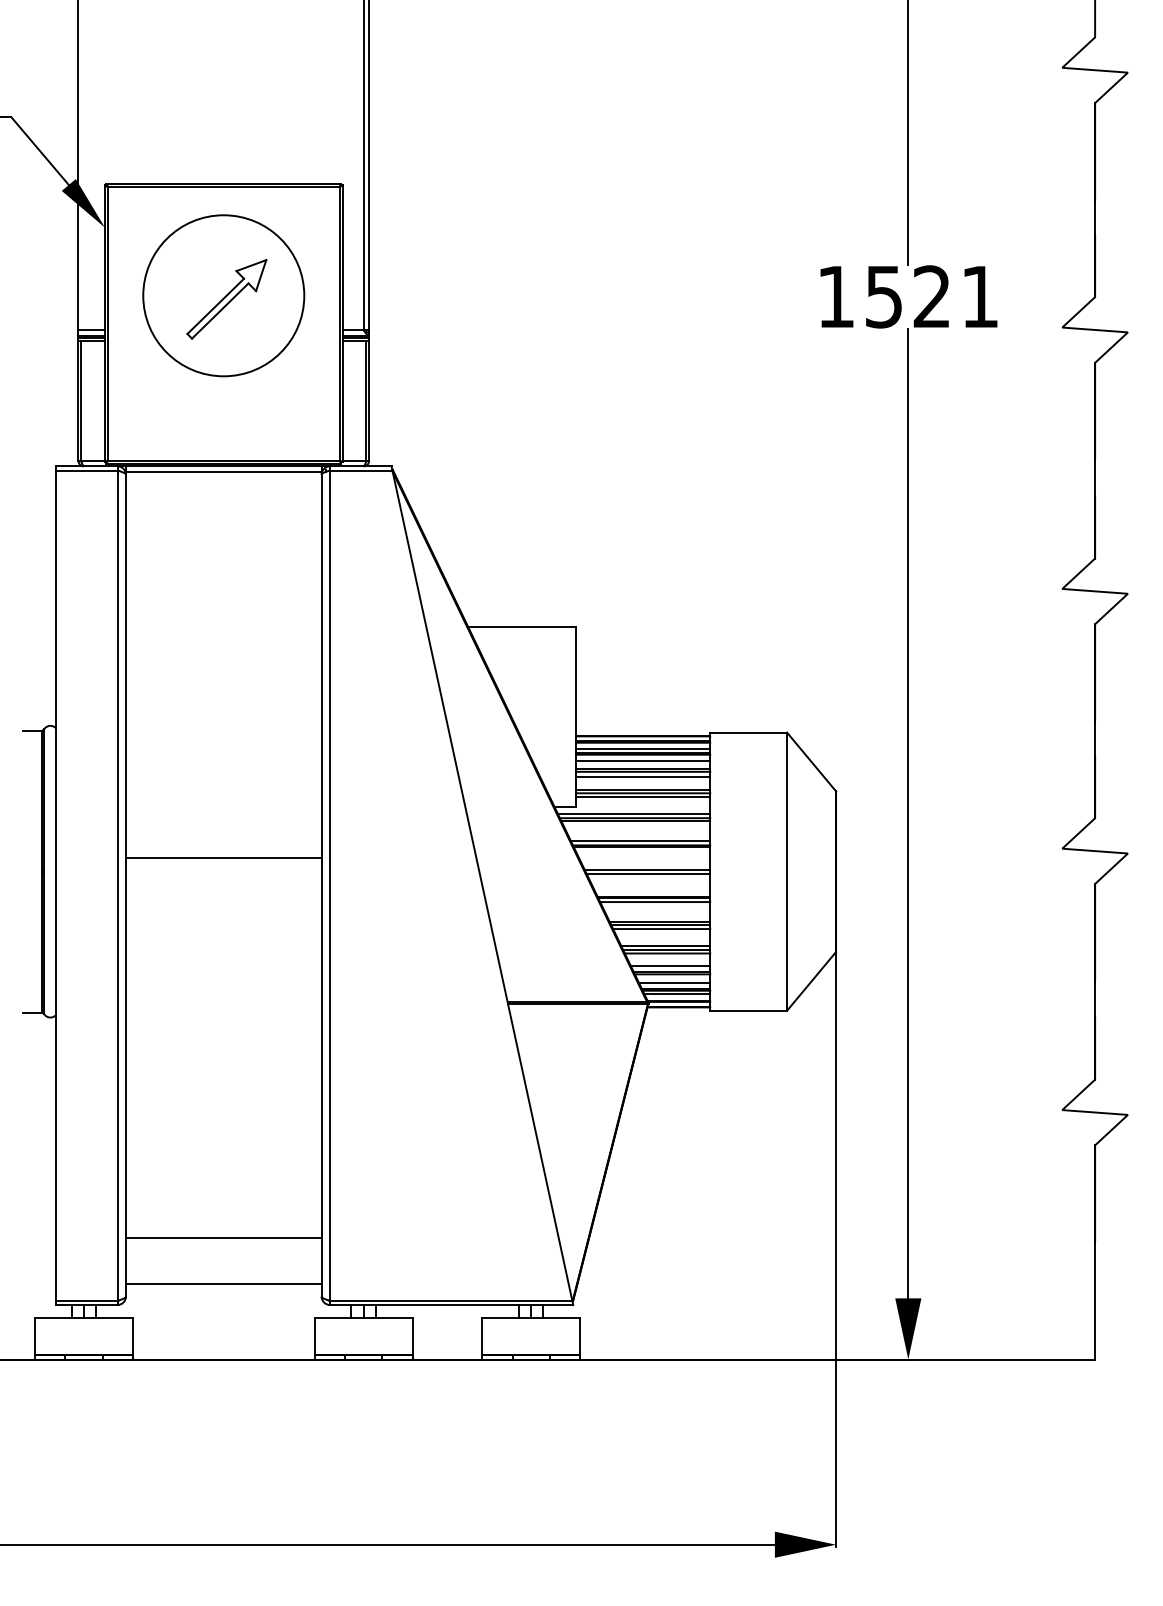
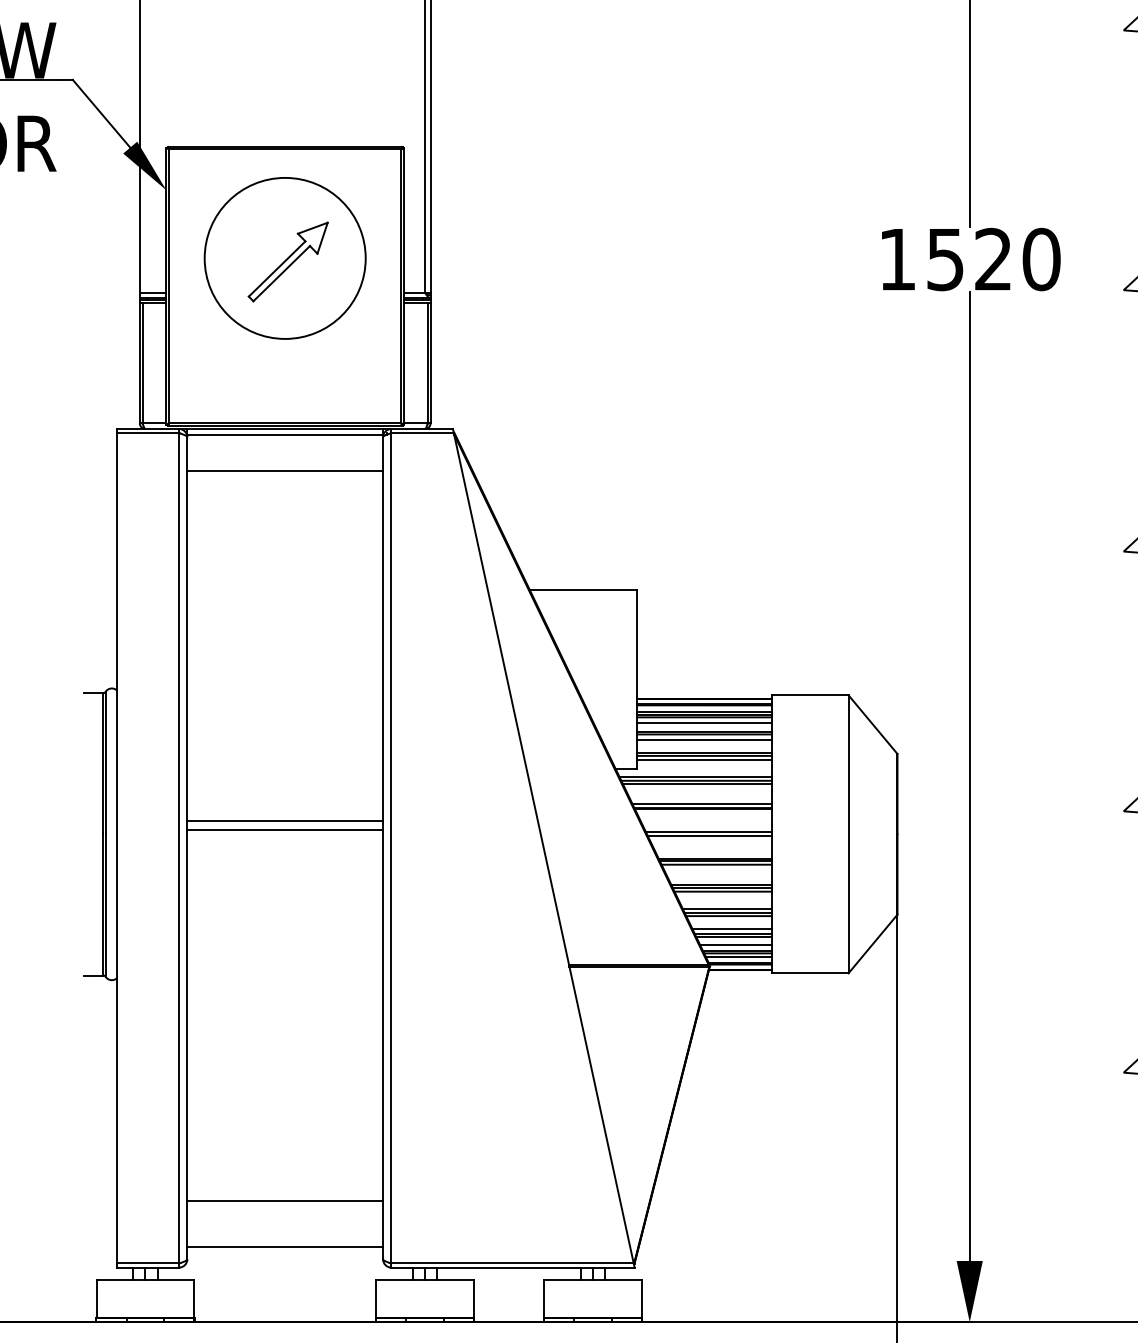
text: (980, 296) -> (1041, 259), 1521 -> 1520
line: (223, 508) -> (284, 471), added
line: (223, 867) -> (284, 830), added

